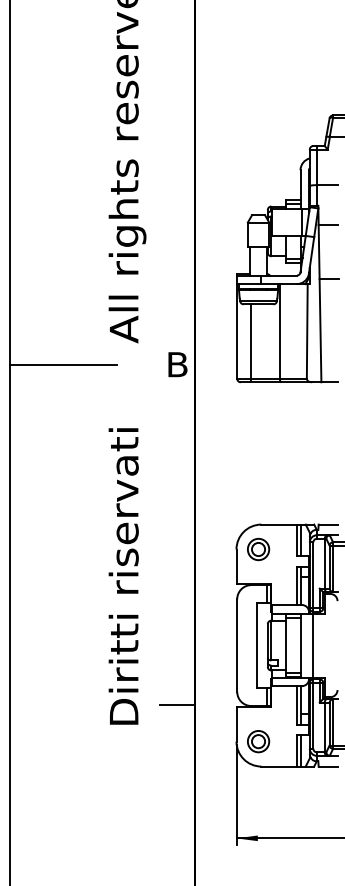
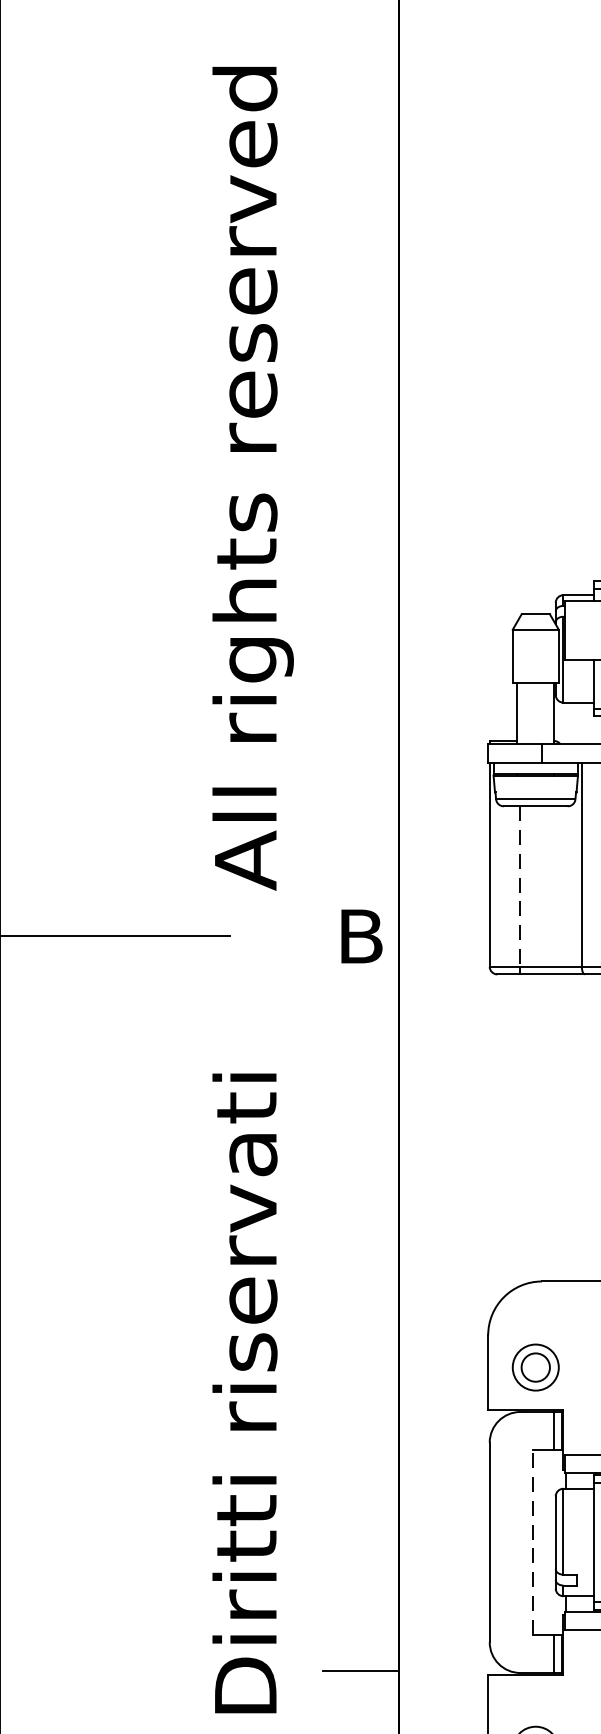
line: (251, 342) -> (520, 888), solid -> dashed
part: (258, 549) -> (535, 1367), moved
line: (257, 645) -> (533, 1542), solid -> dashed

